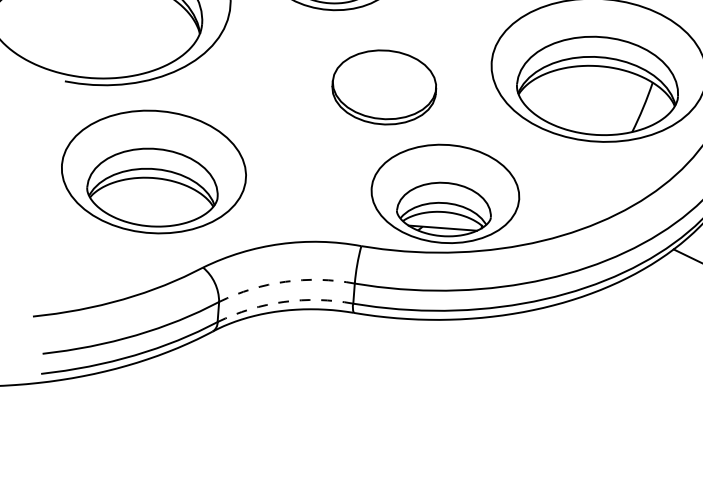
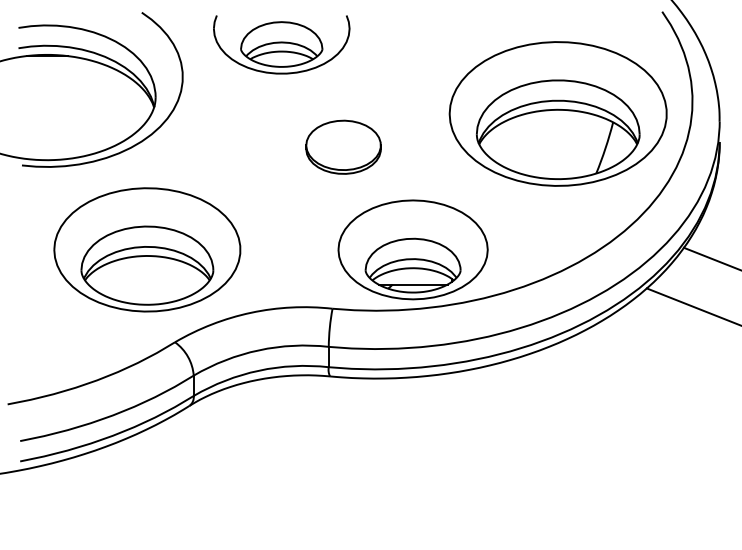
part: (384, 86) -> (343, 146), size x0.71
part: (154, 171) -> (147, 249), moved
arc: (285, 281) -> (258, 350), dashed -> solid
arc: (283, 301) -> (258, 370), dashed -> solid

